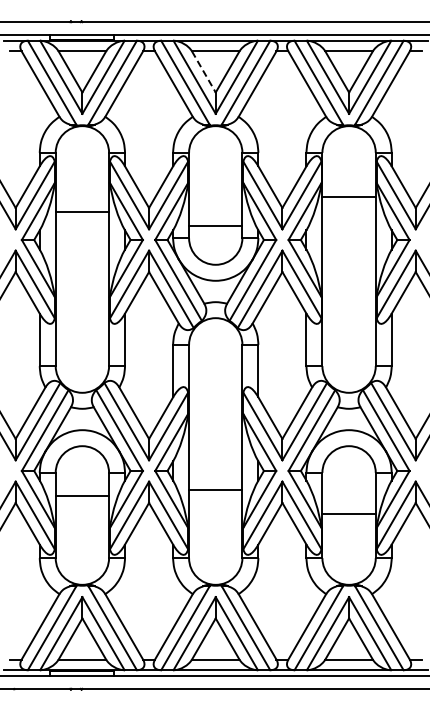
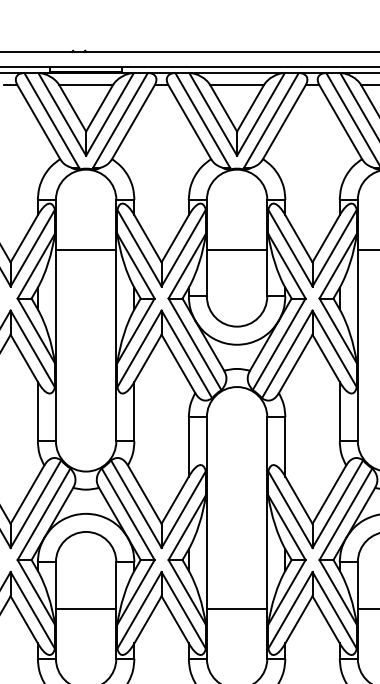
line: (203, 71) -> (223, 107), dashed -> solid
line: (82, 211) -> (86, 249), moved
line: (215, 225) -> (236, 249), moved
line: (215, 490) -> (236, 609), moved
line: (82, 496) -> (86, 609), moved

